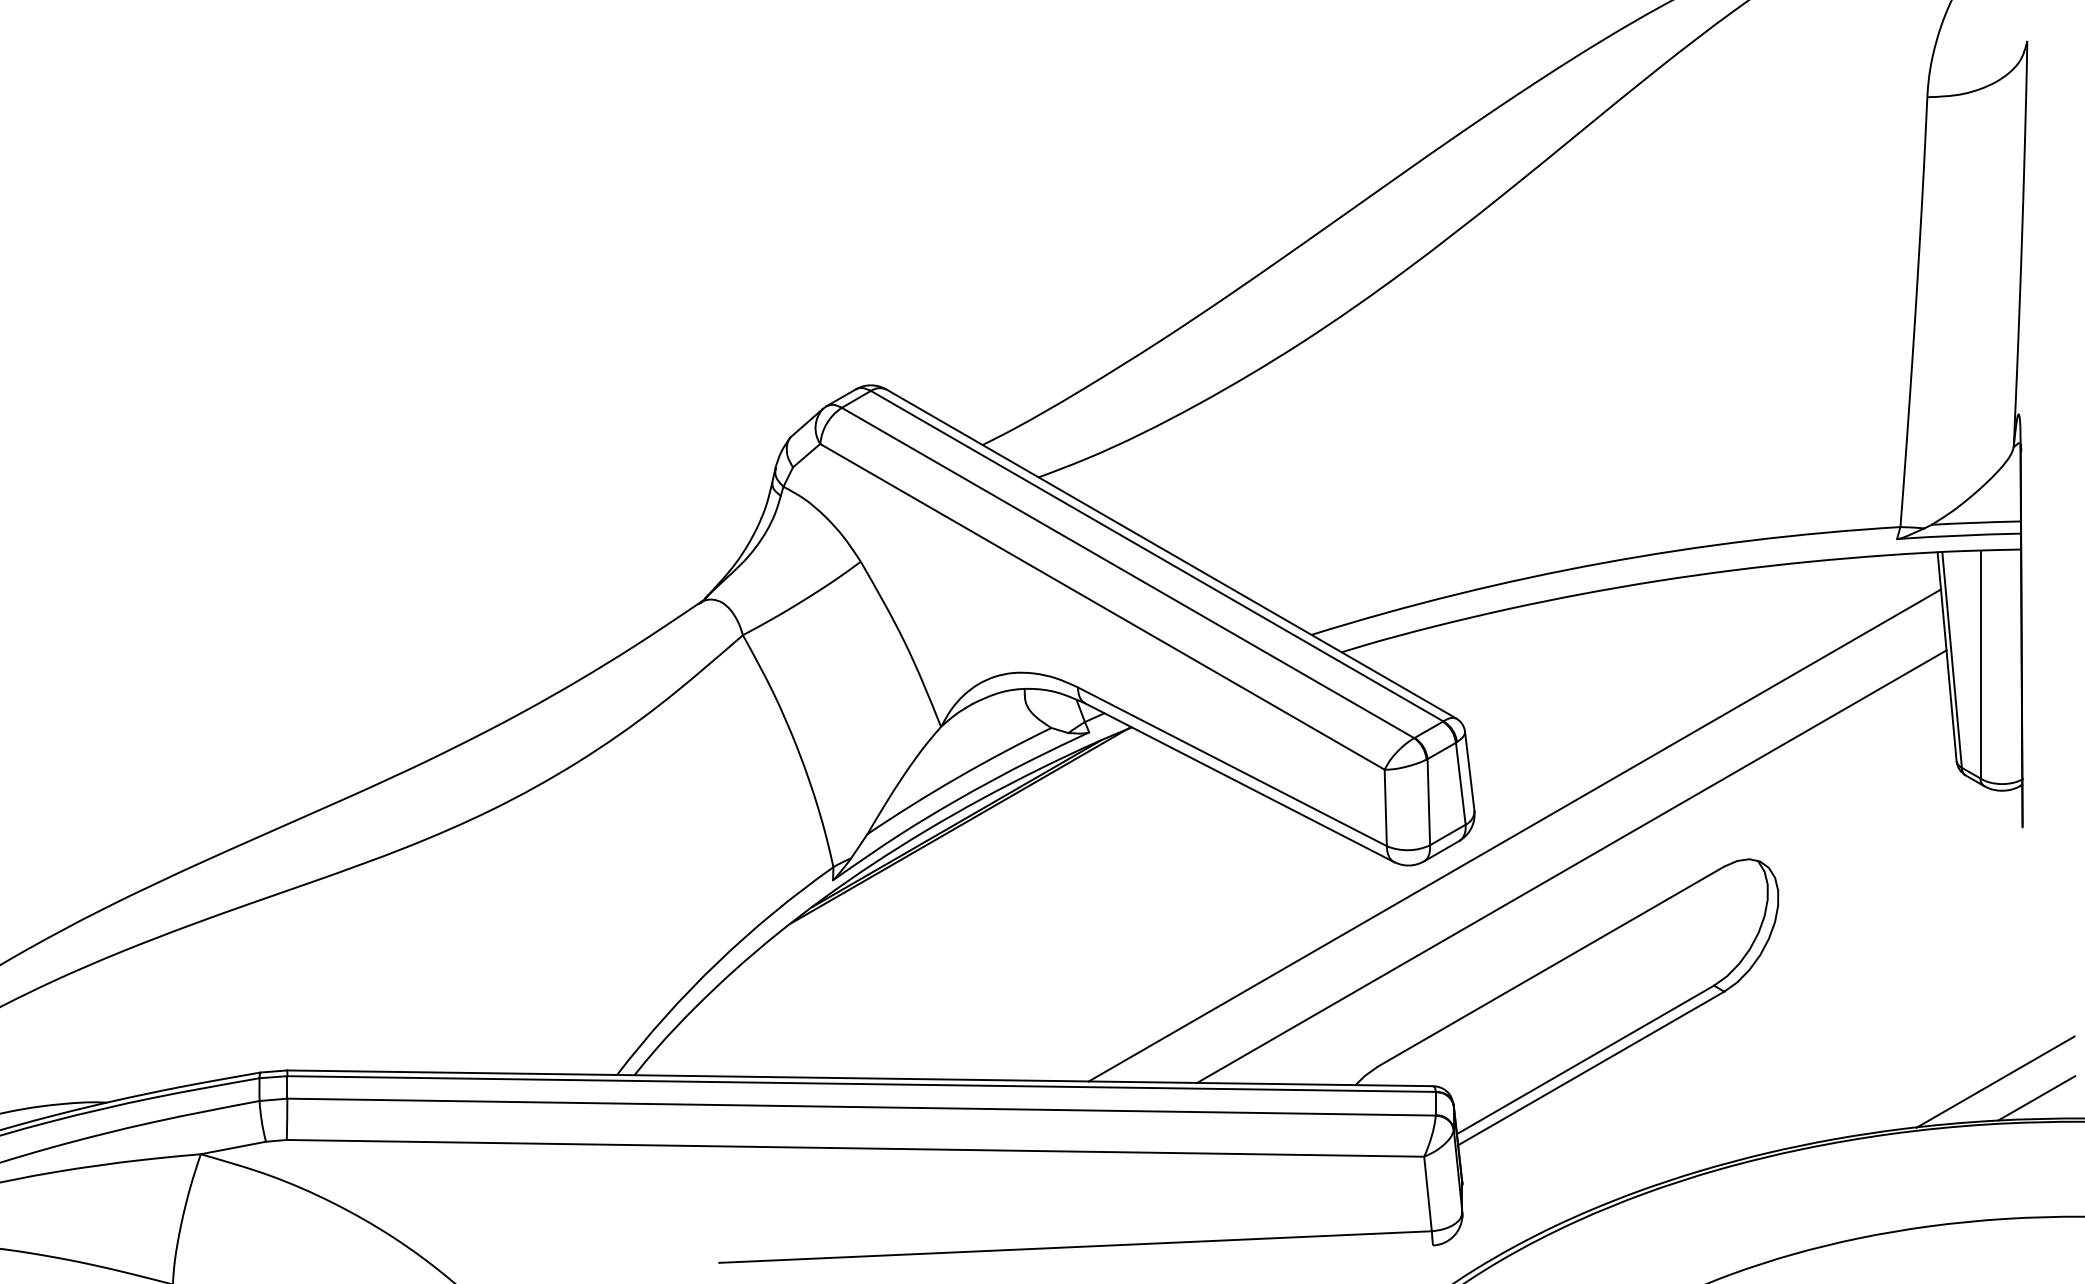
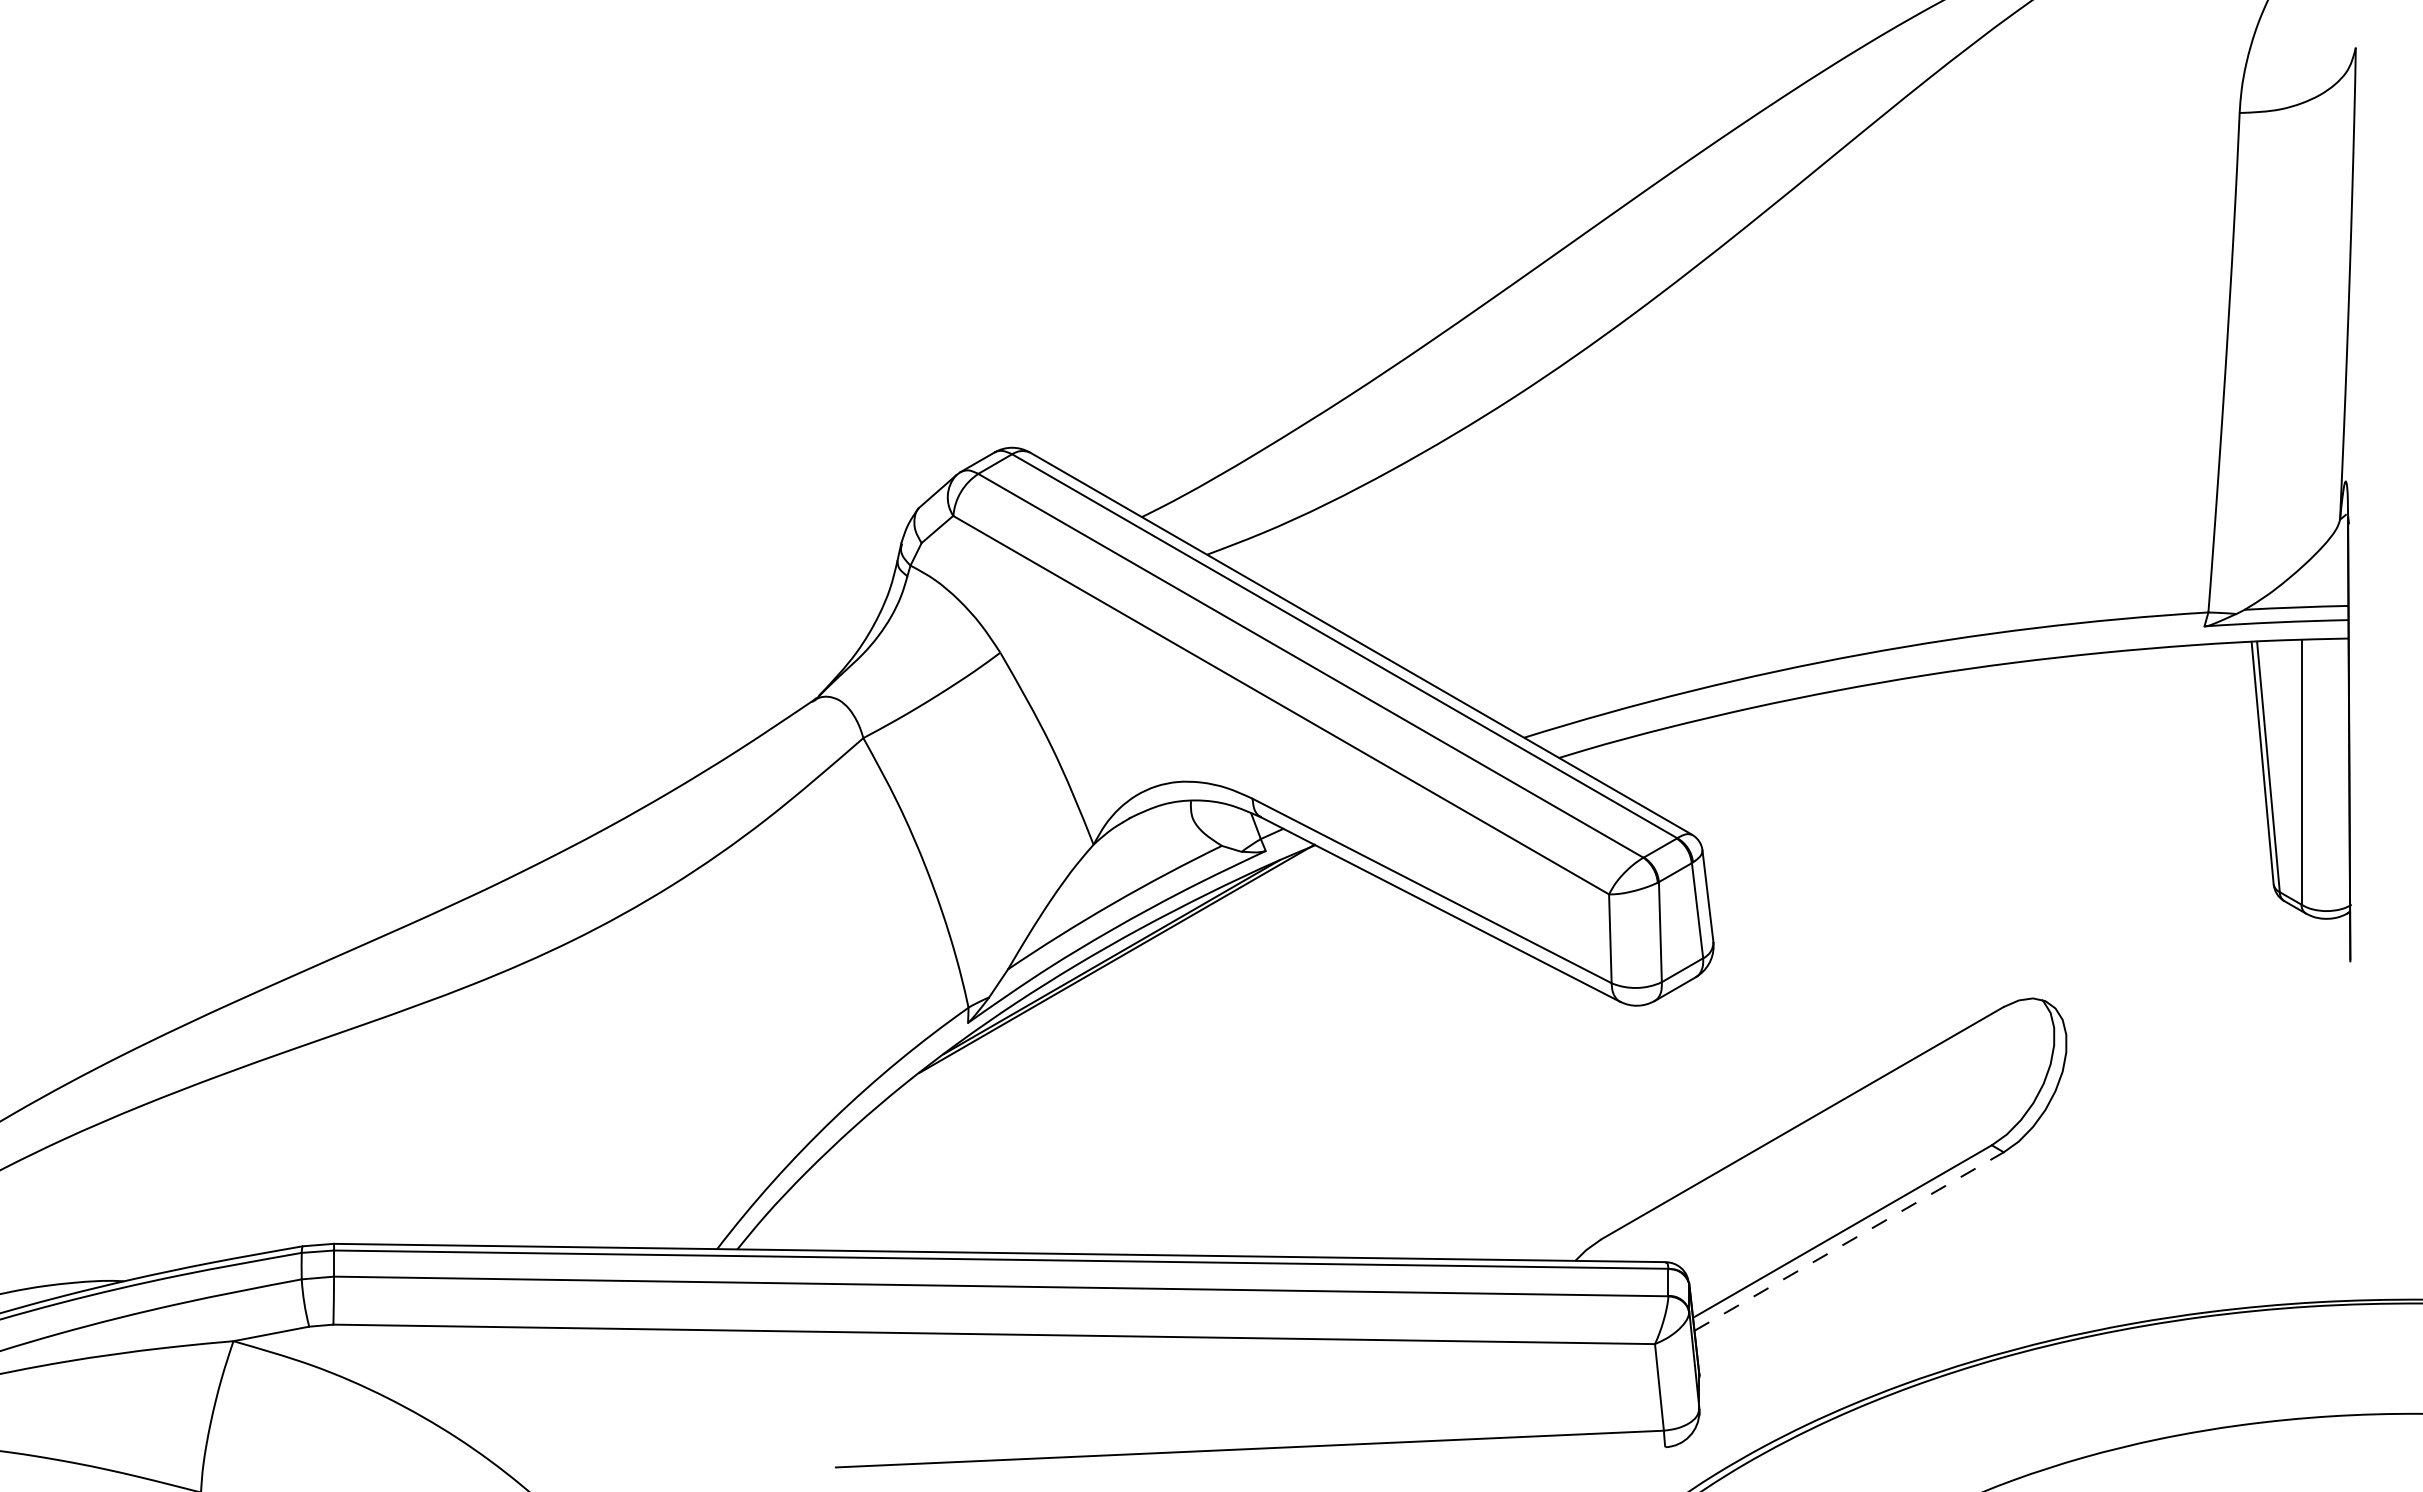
line: (1514, 835) -> (1760, 970), removed
line: (1571, 866) -> (1826, 1006), removed
line: (1591, 1068) -> (1849, 1241), solid -> dashed
line: (1995, 1082) -> (2318, 1257), removed
line: (2036, 1098) -> (2366, 1276), removed

